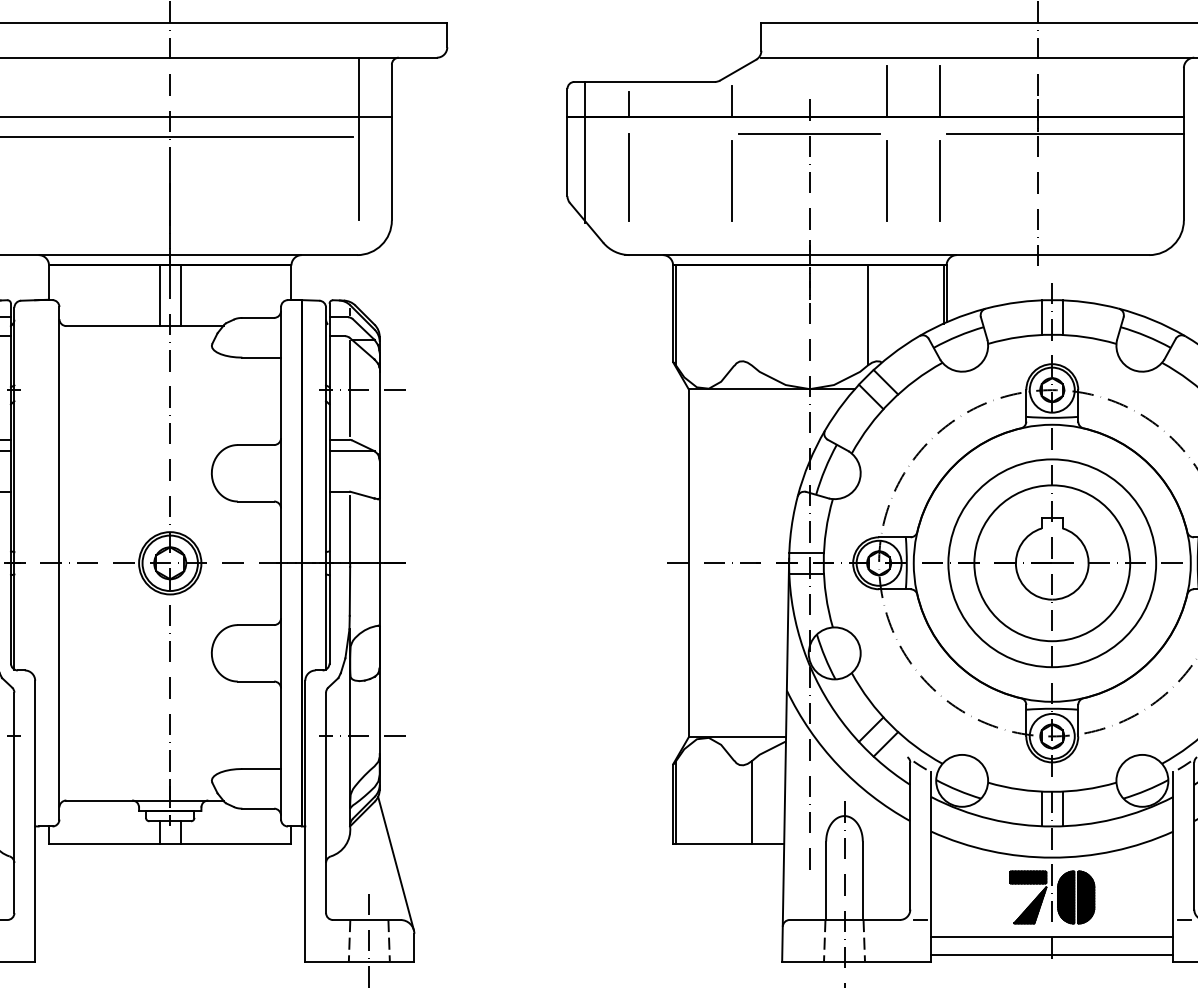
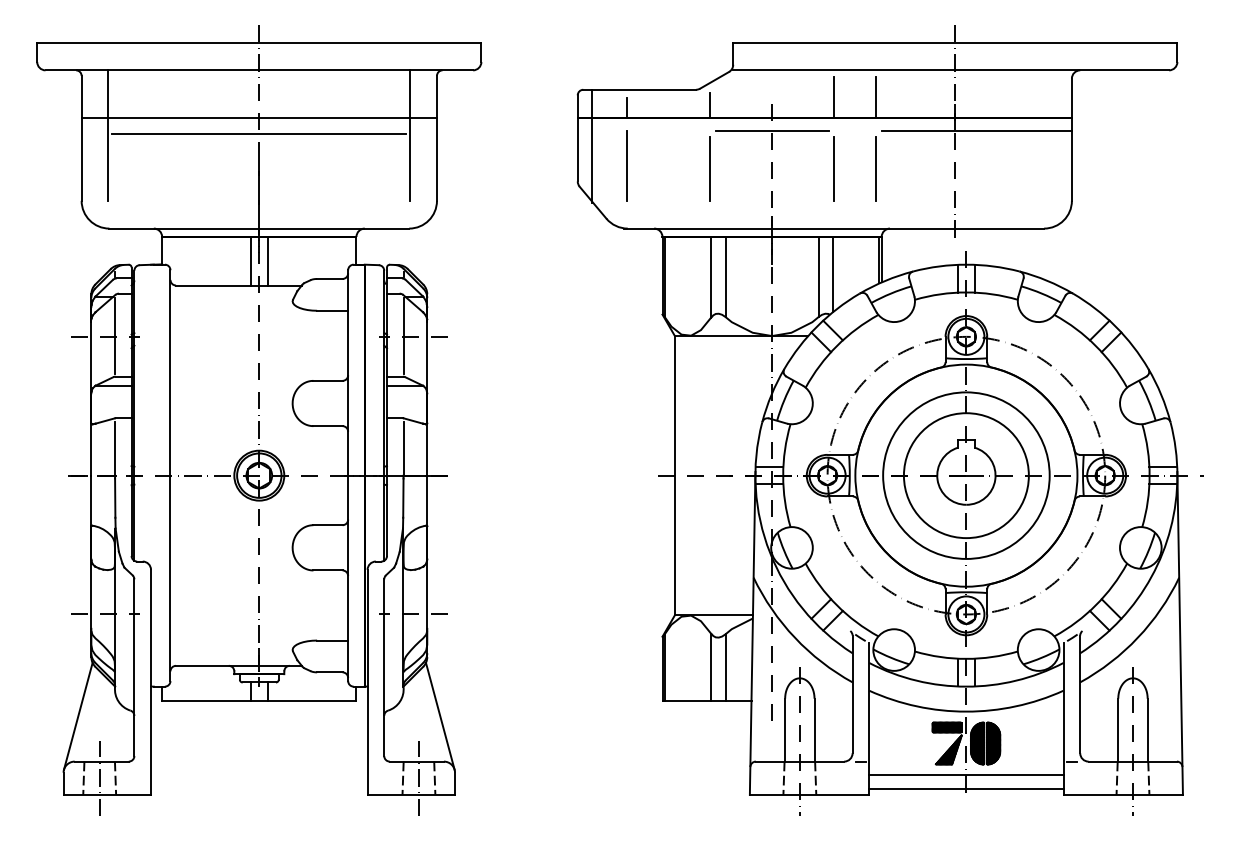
line: (885, 312) -> (832, 274), added
line: (734, 314) -> (711, 276), added
line: (751, 314) -> (725, 276), added
line: (734, 801) -> (711, 666), added

